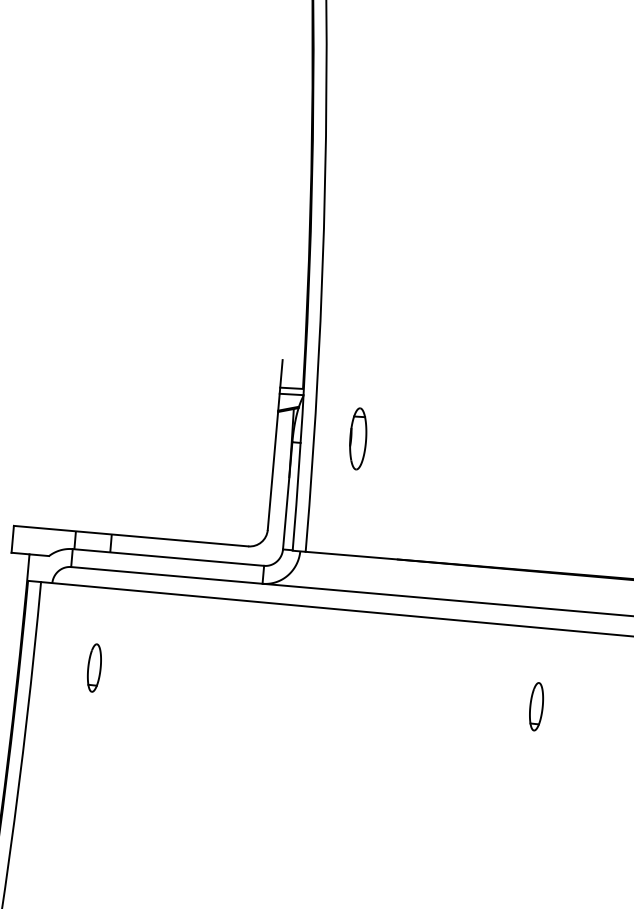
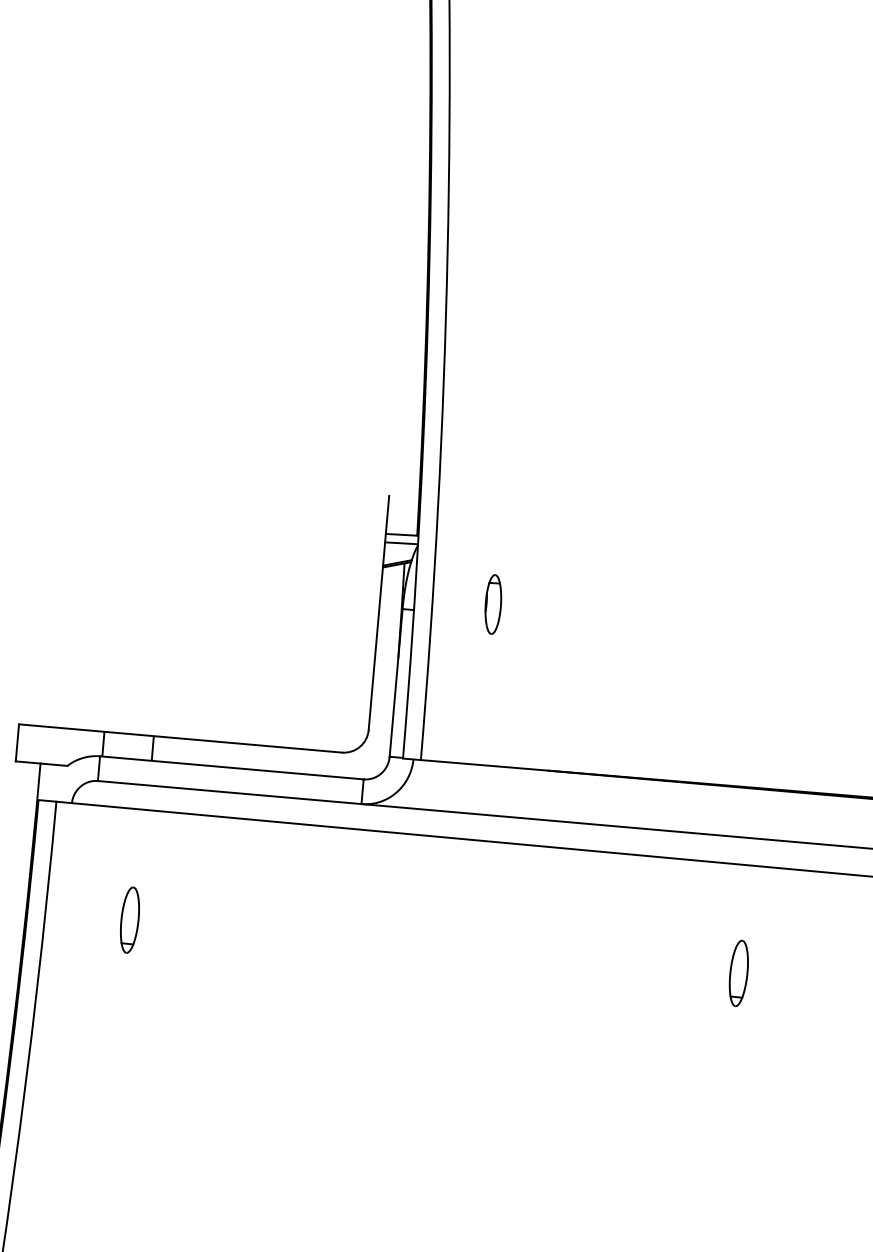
part: (358, 438) -> (493, 604), size x0.7

